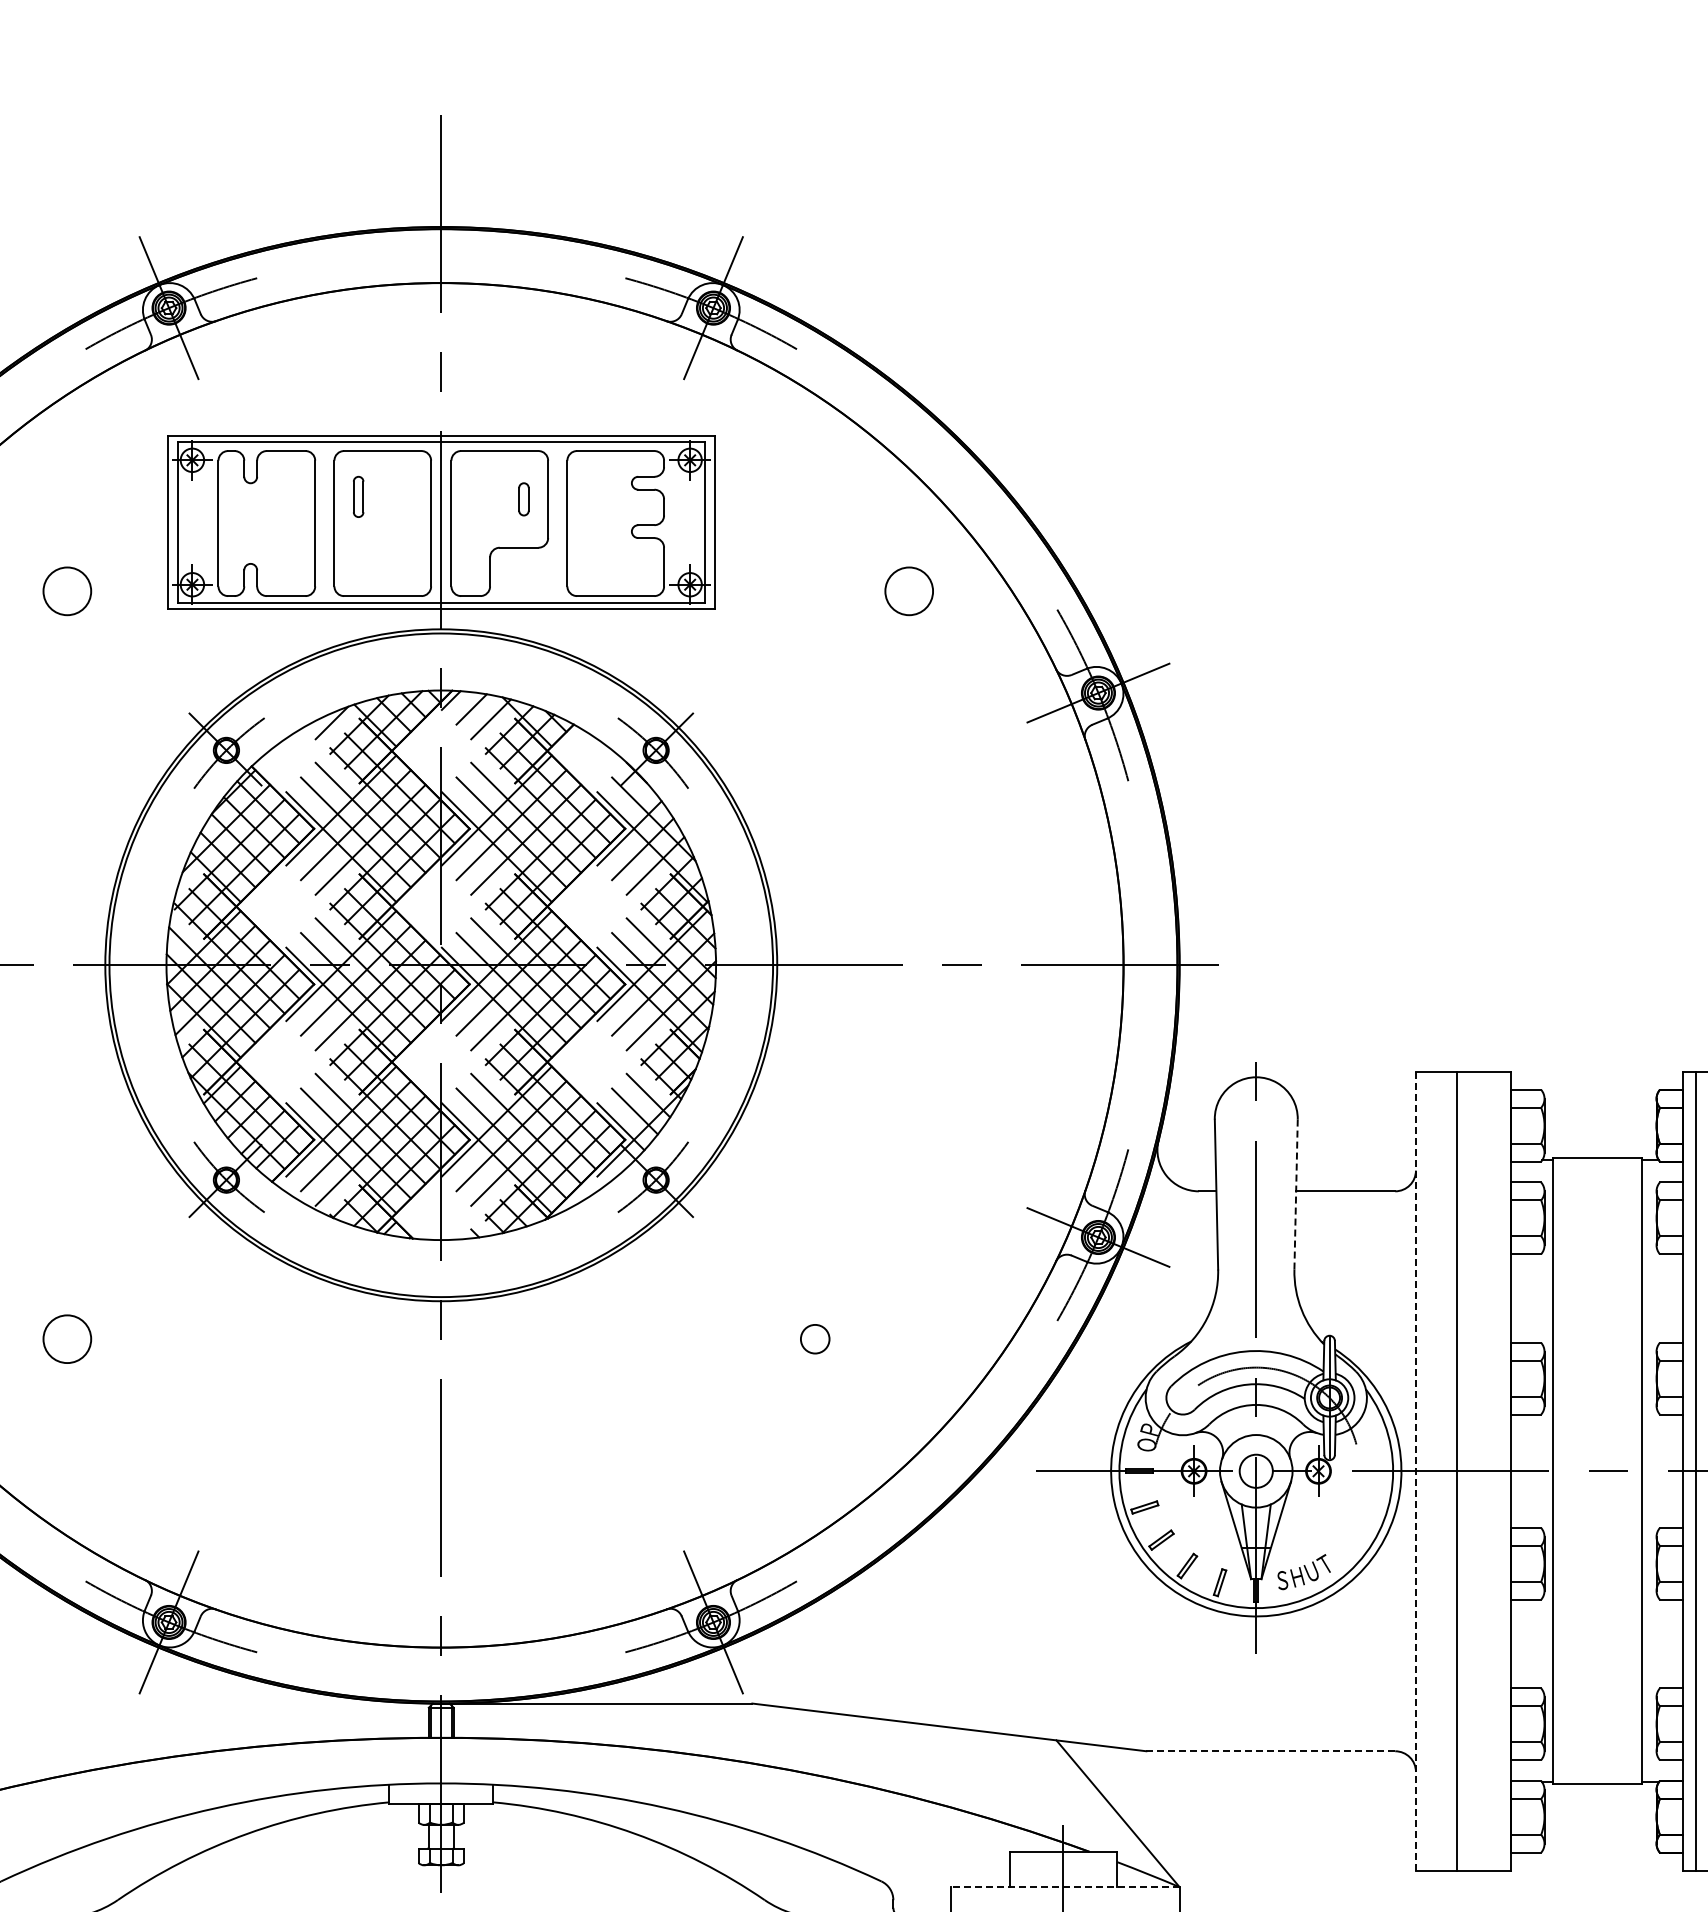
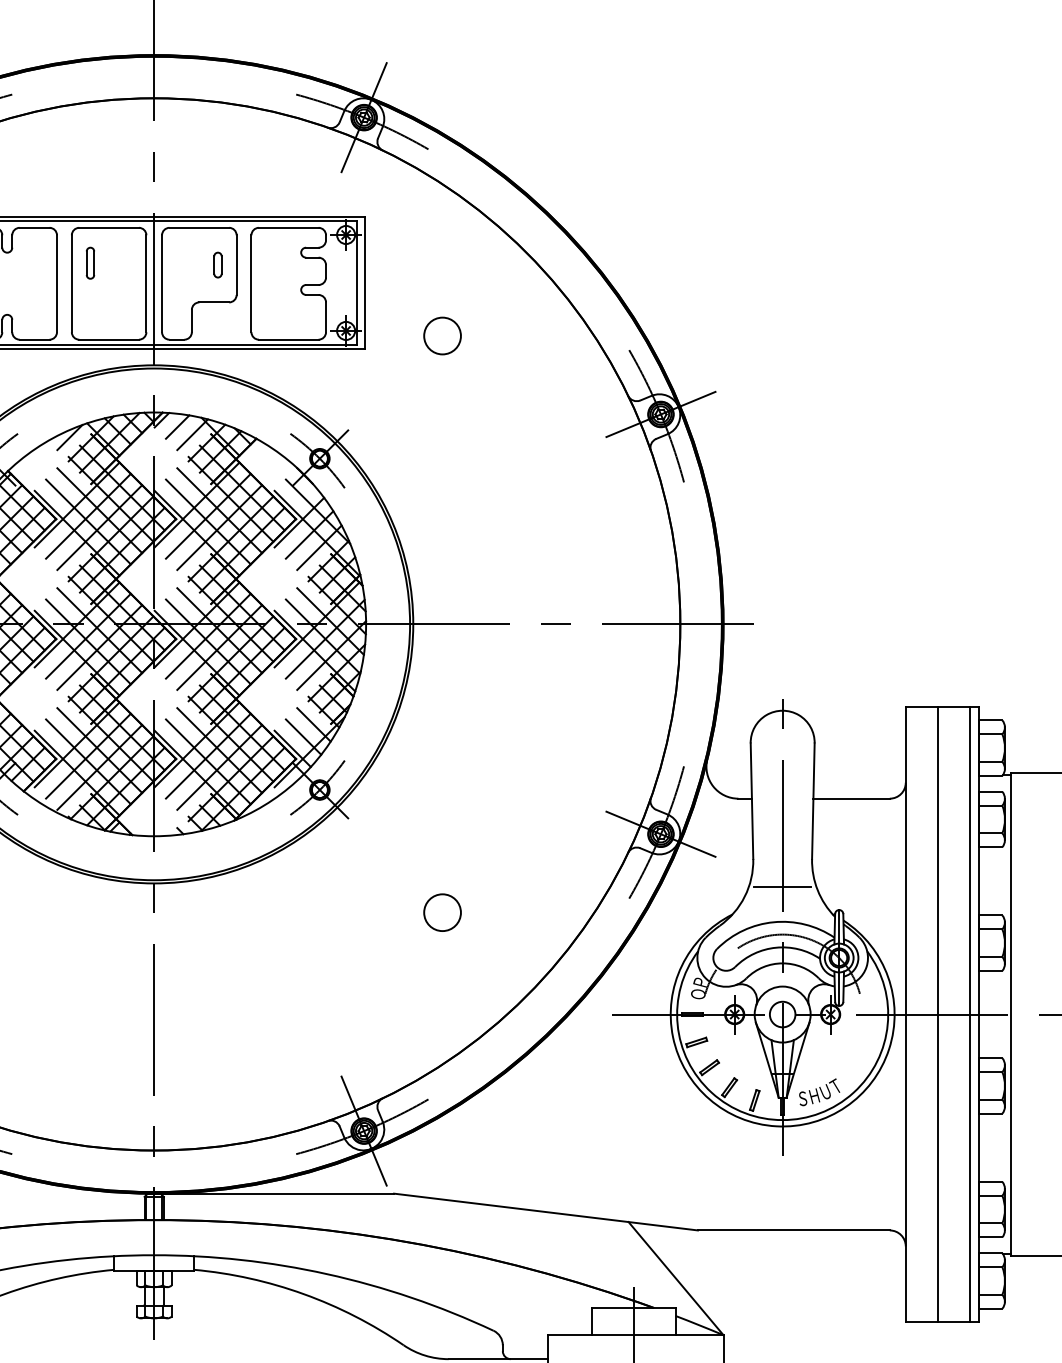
circle: (908, 591) -> (442, 336), moved
line: (1296, 1194) -> (813, 801), dashed -> solid
line: (1255, 1305) -> (782, 886), added
circle: (815, 1339) -> (442, 912), size x1.67
line: (1415, 1470) -> (905, 1013), dashed -> solid
line: (1498, 1471) -> (969, 1014), added
line: (1270, 1751) -> (793, 1230), dashed -> solid
line: (1065, 1887) -> (635, 1335), dashed -> solid

